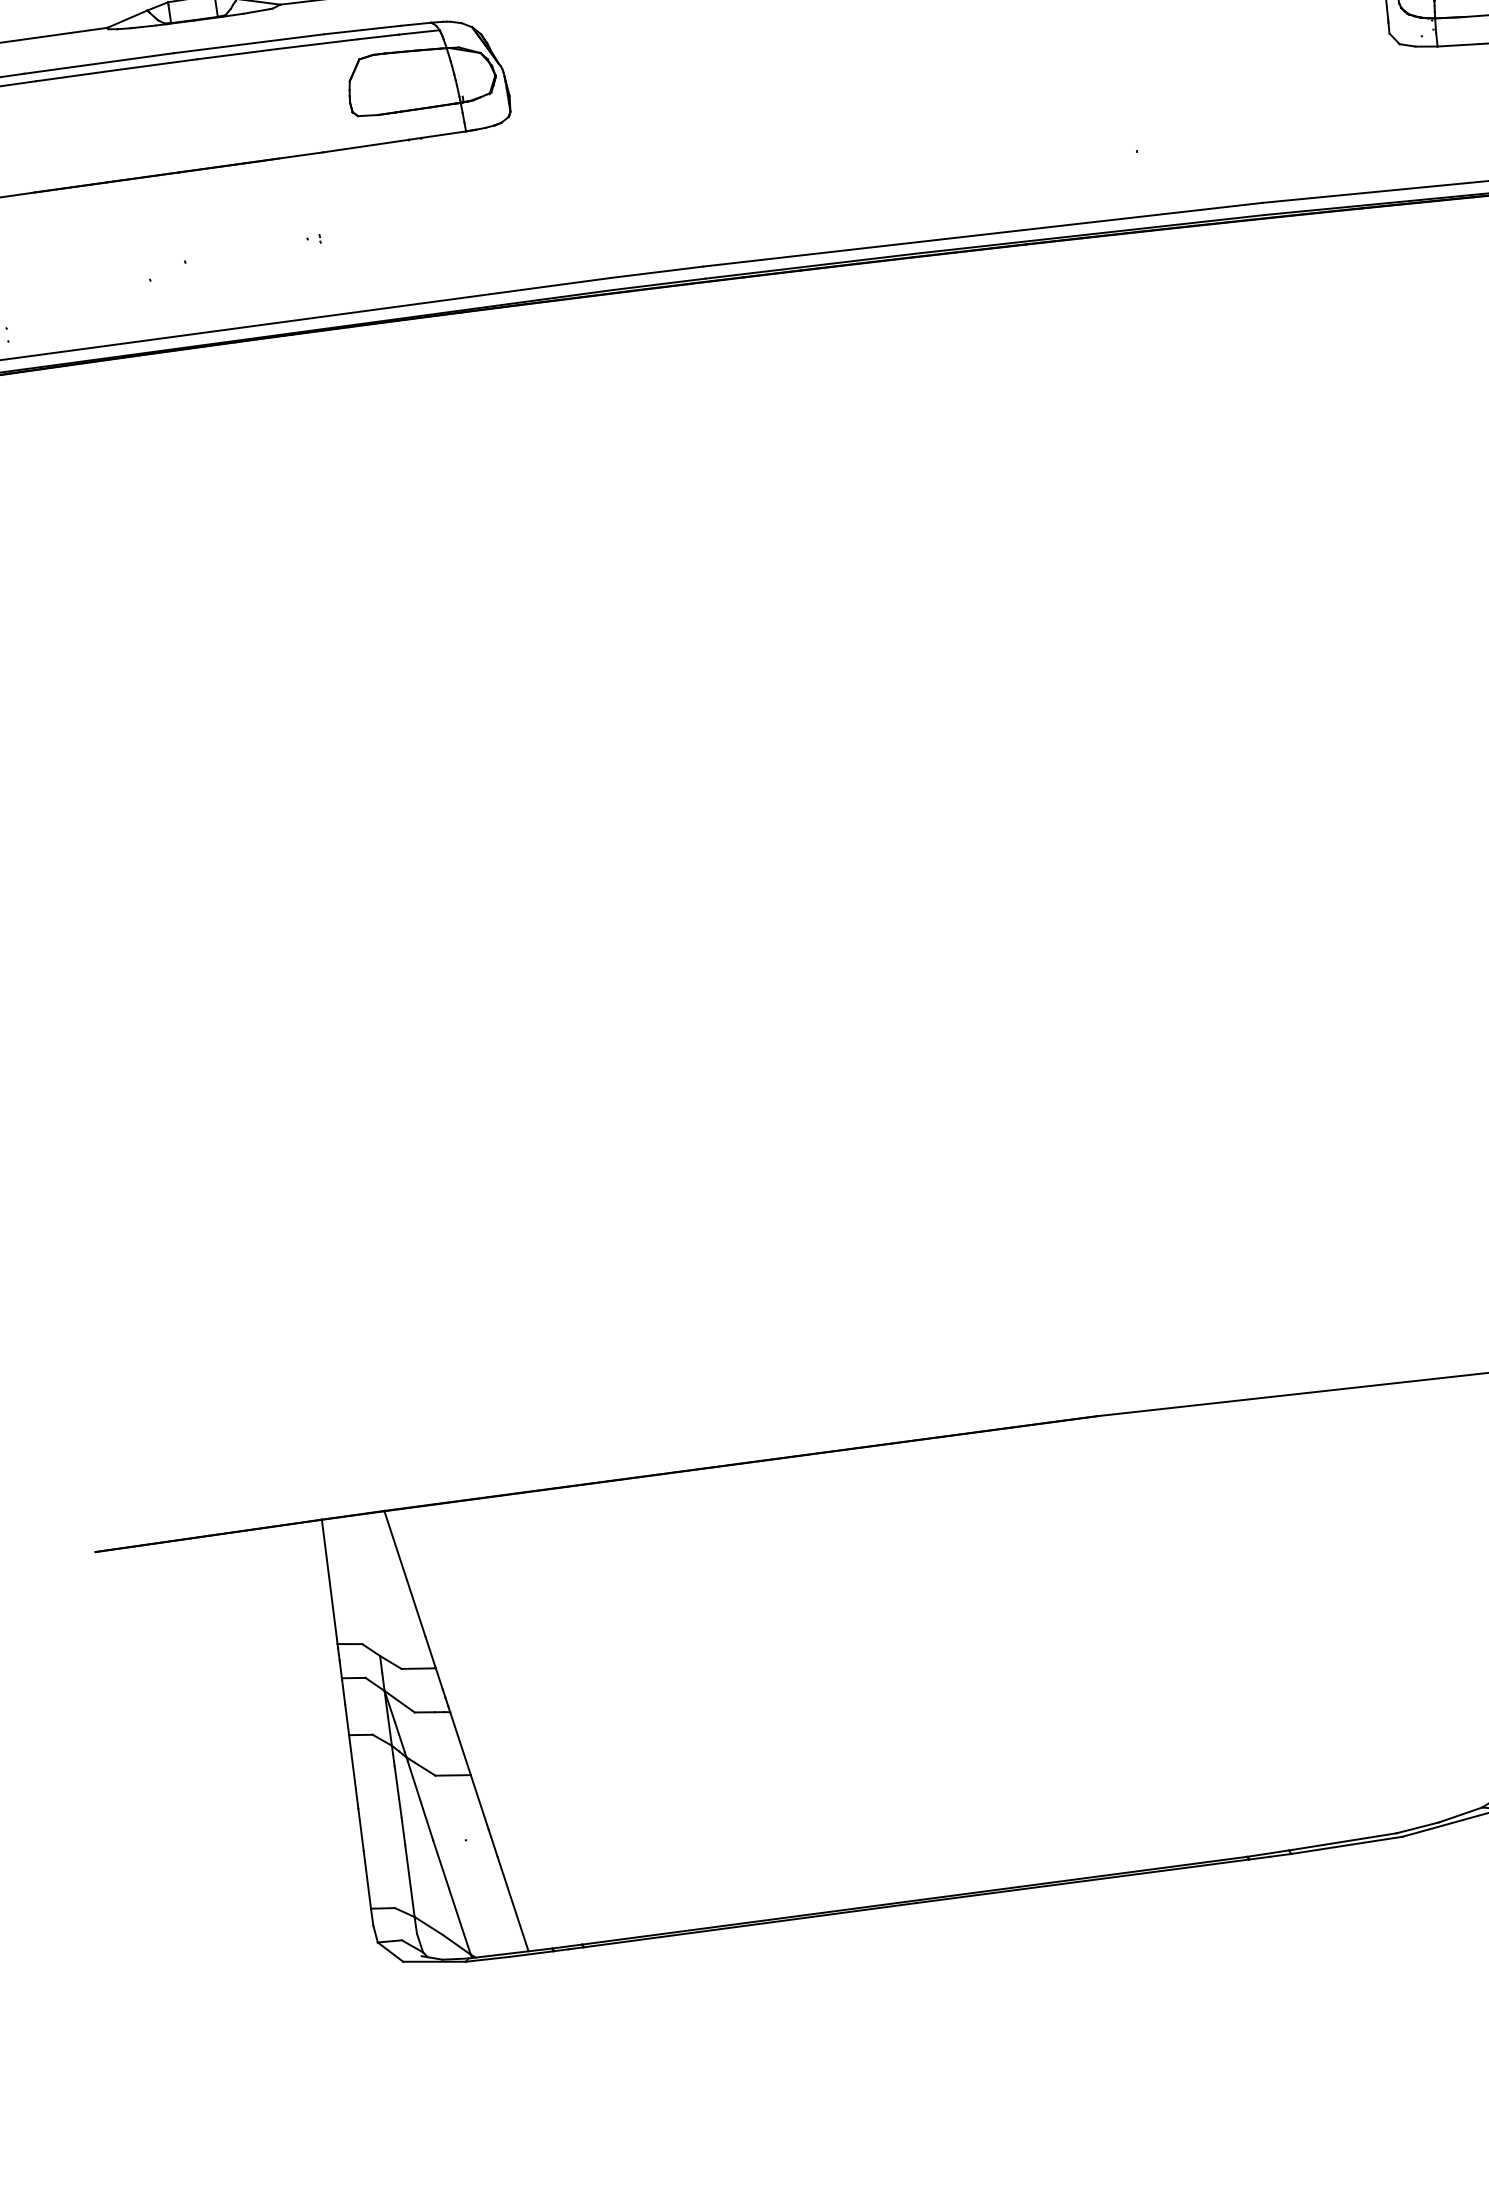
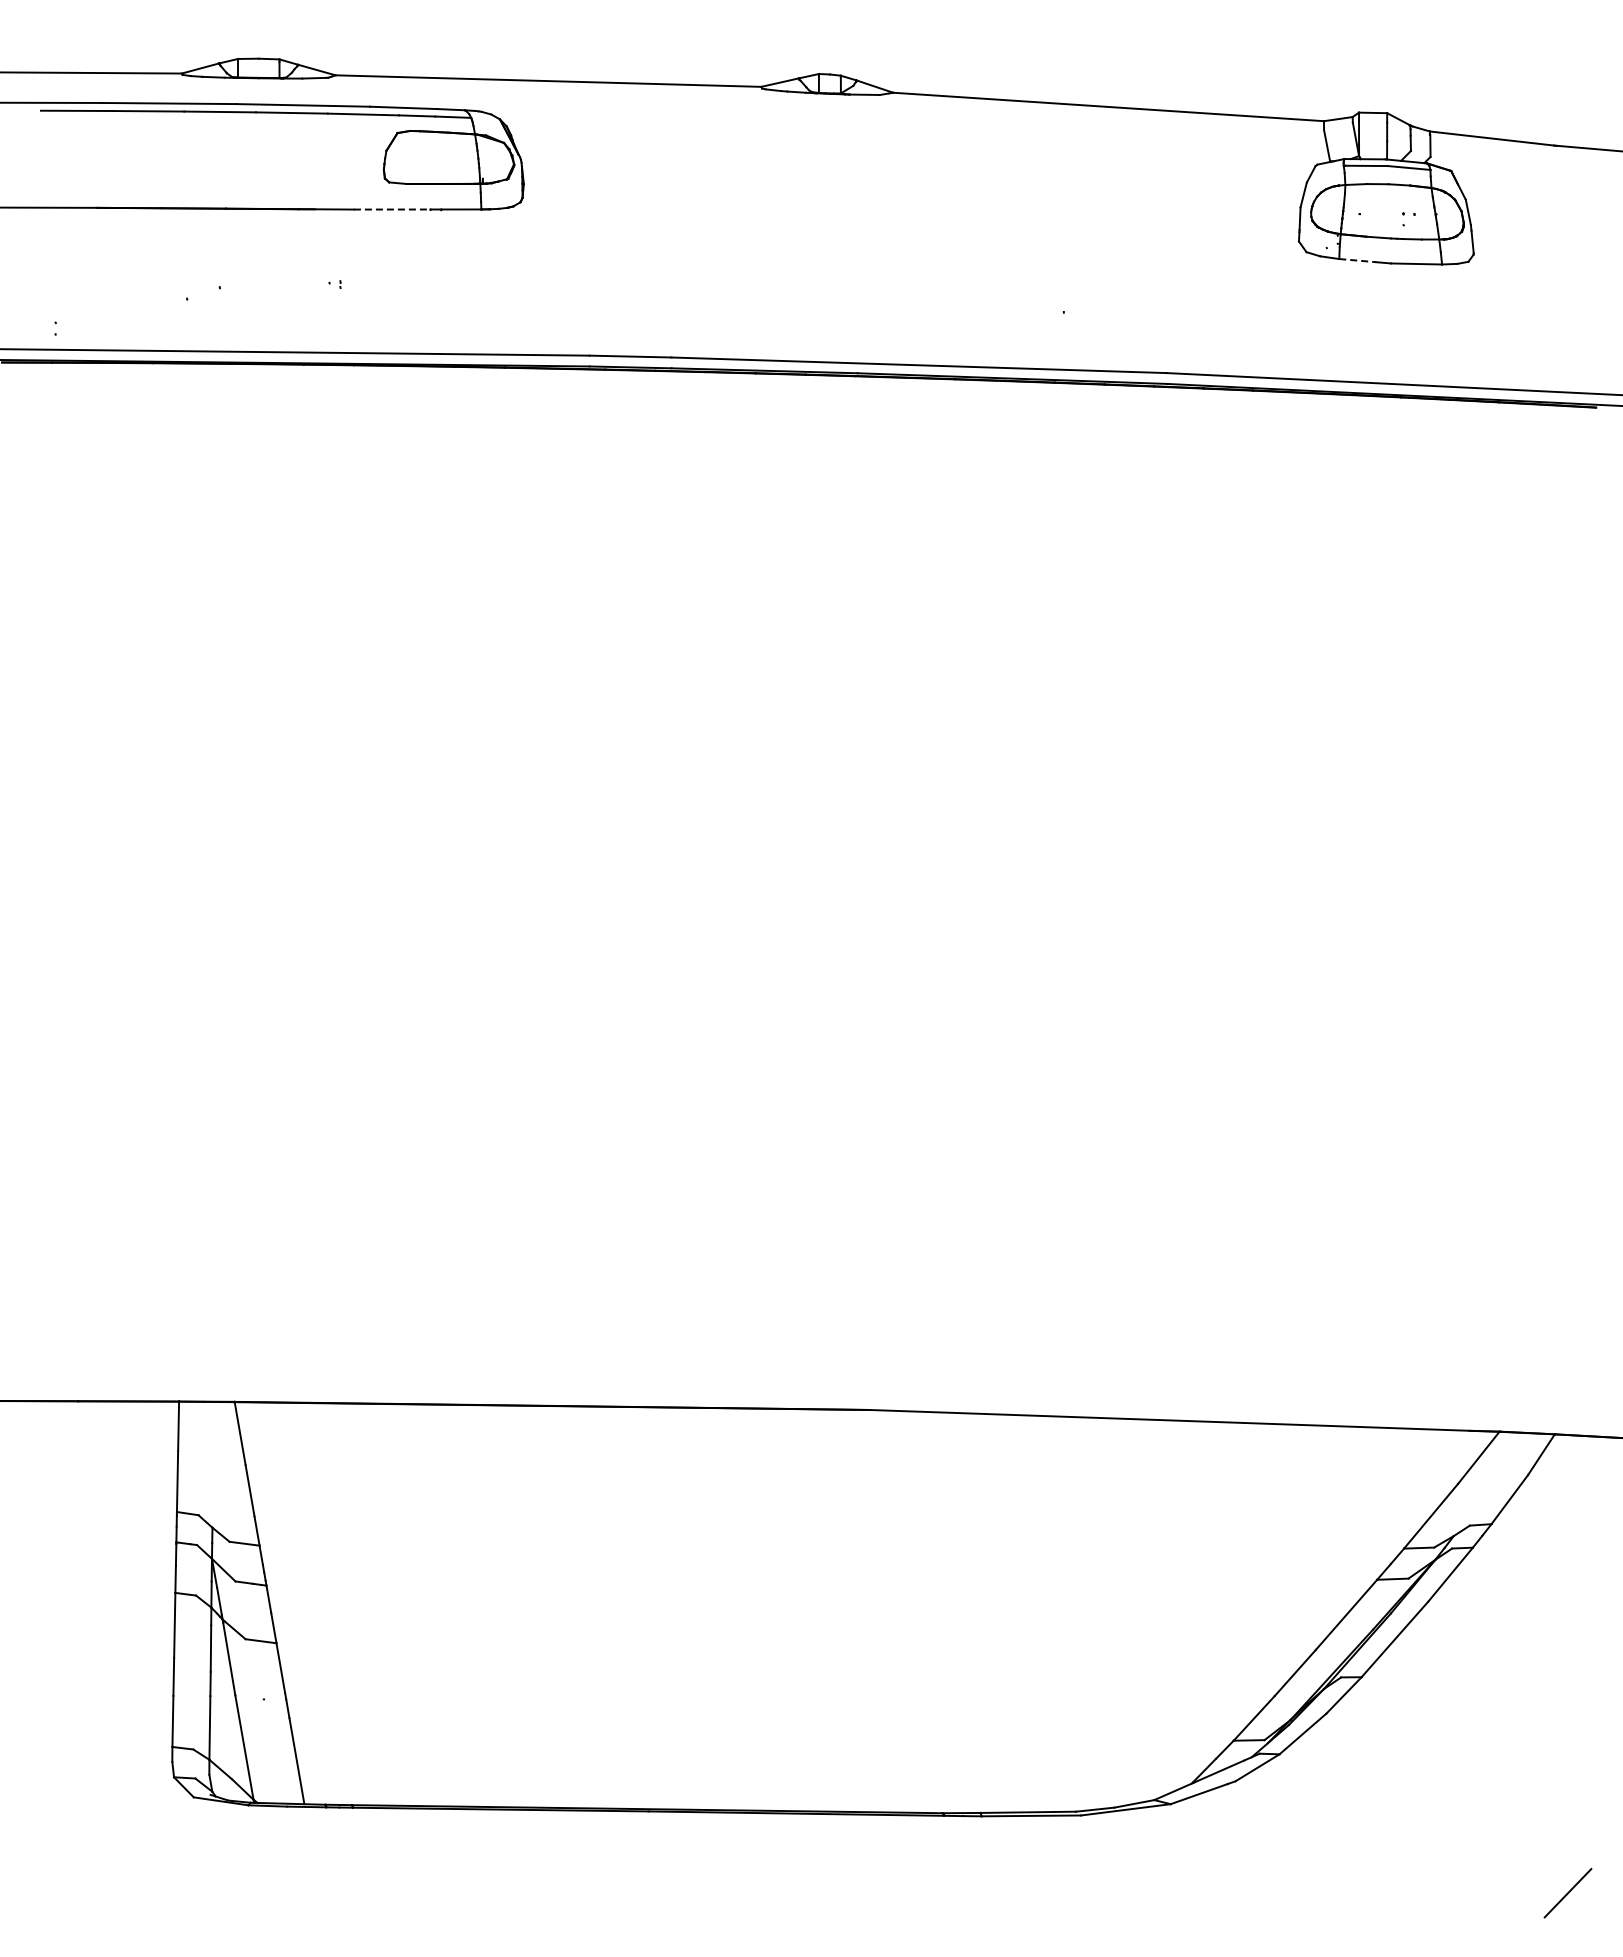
line: (1458, 45) -> (1357, 260), solid -> dashed
line: (366, 146) -> (392, 209), solid -> dashed

